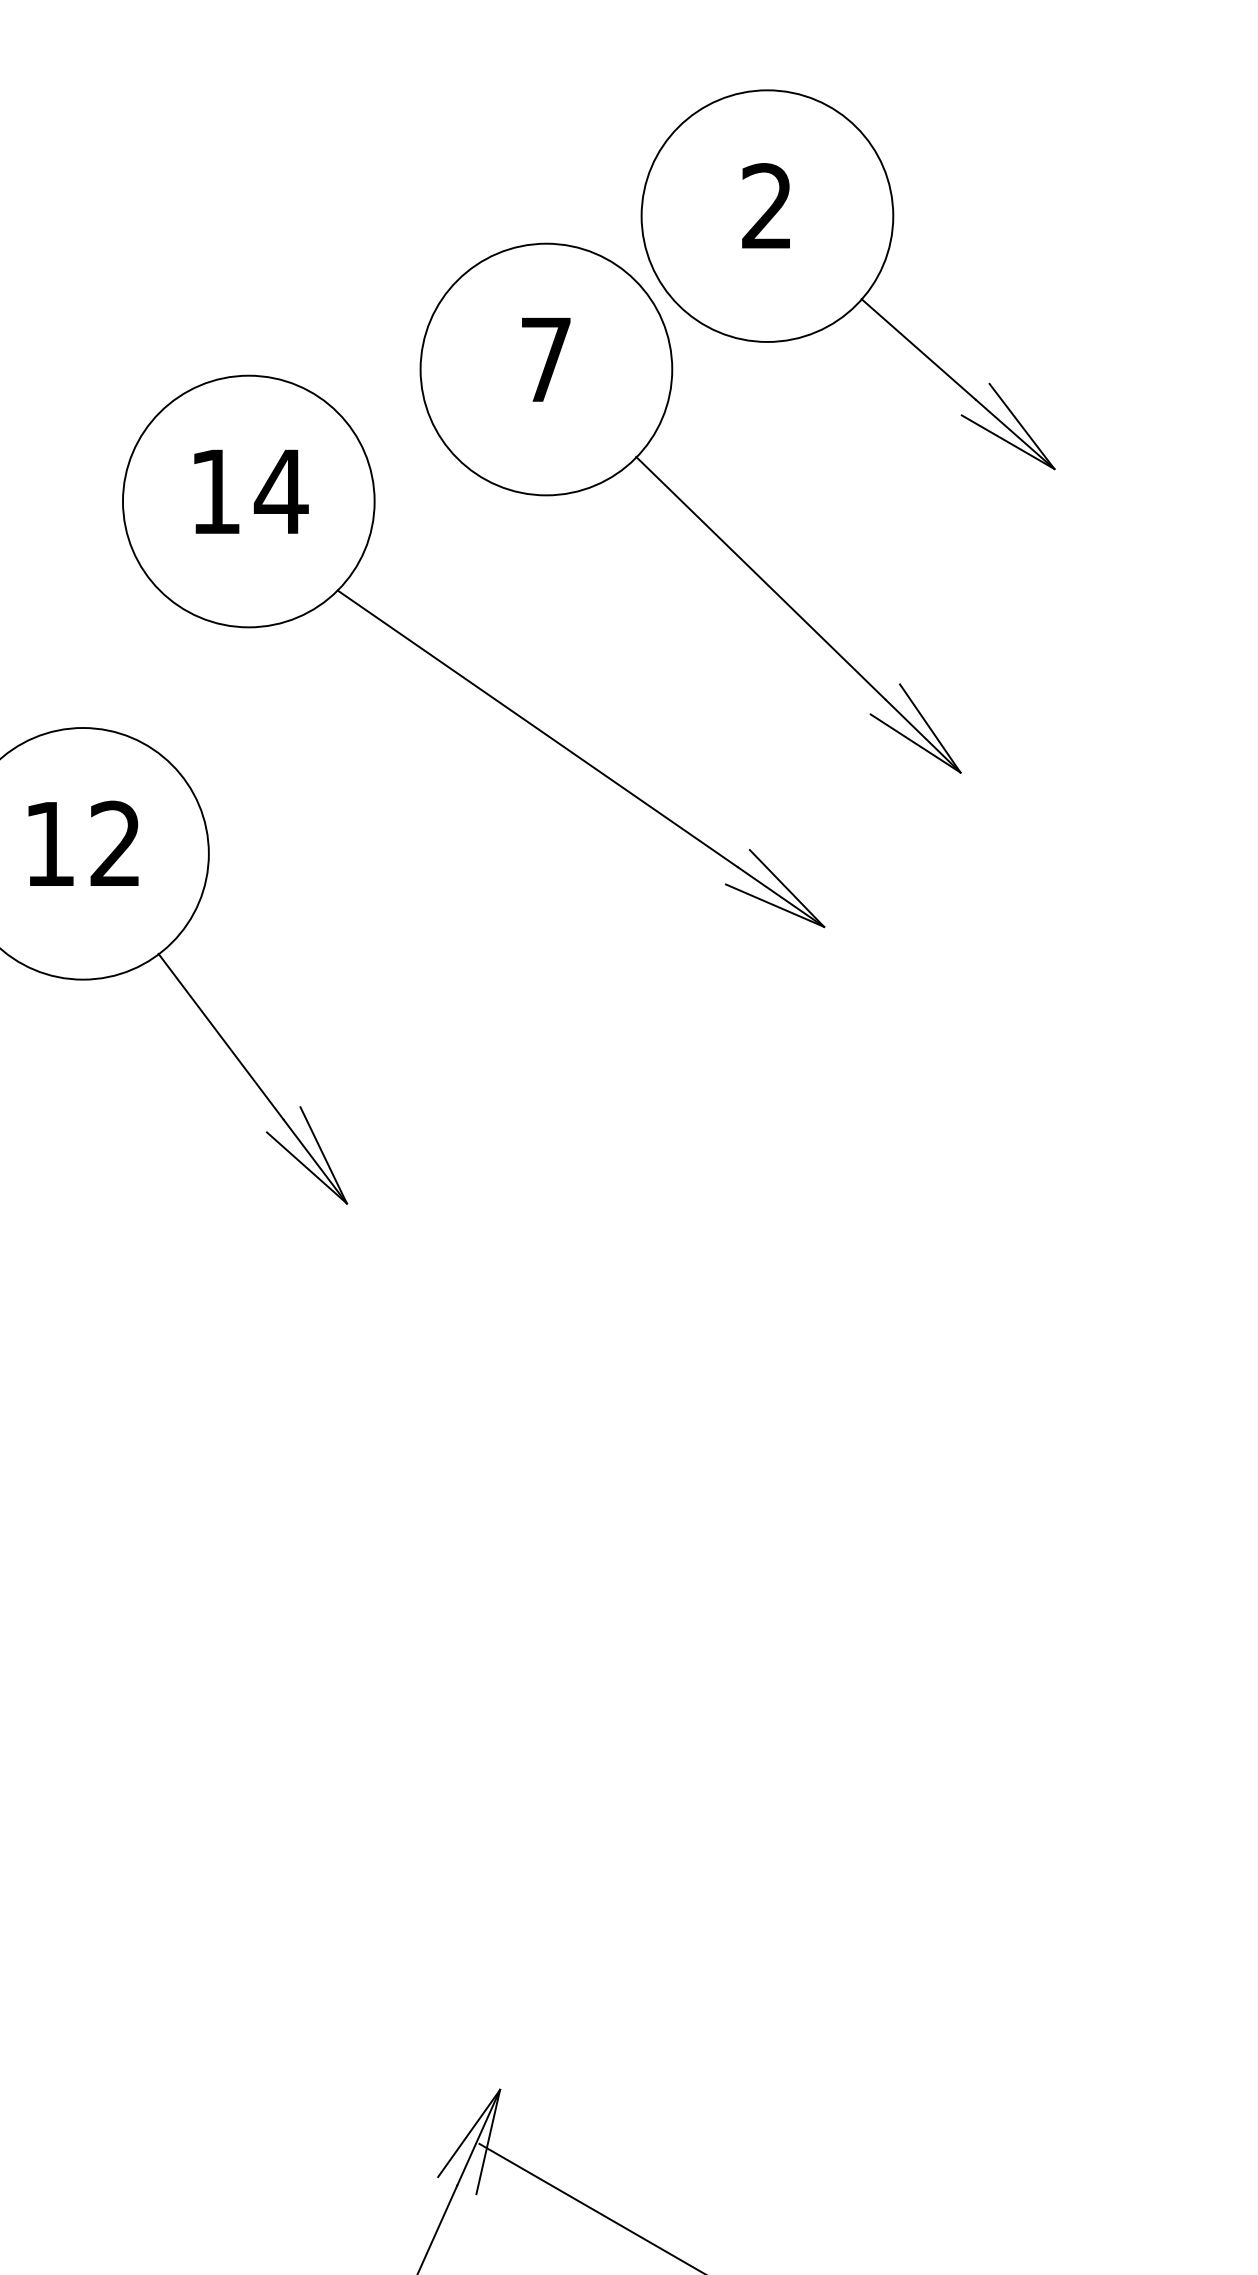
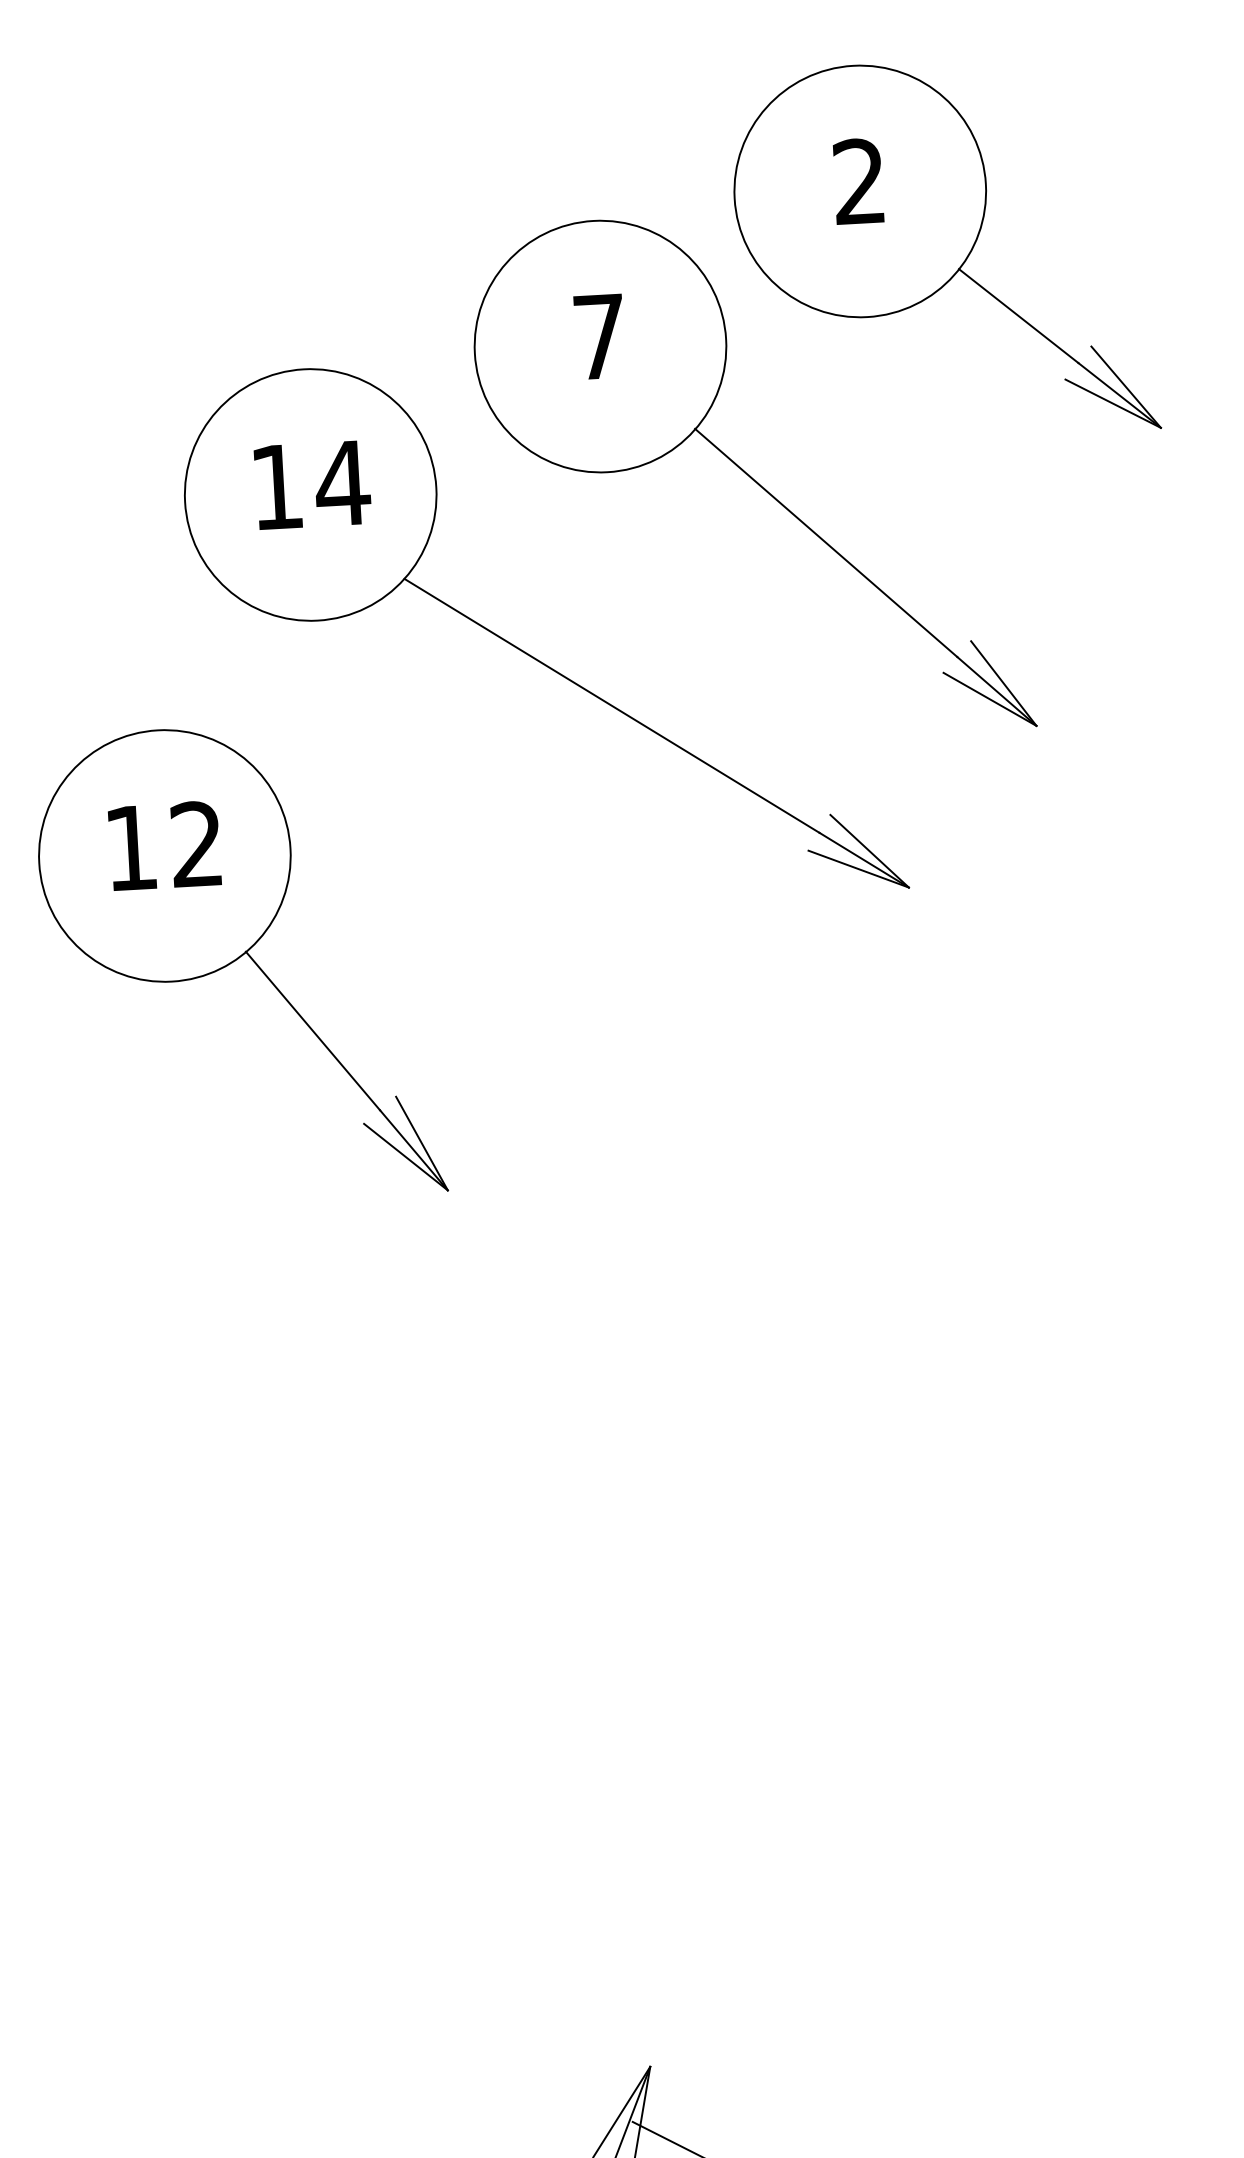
part: (847, 279) -> (943, 250), moved

